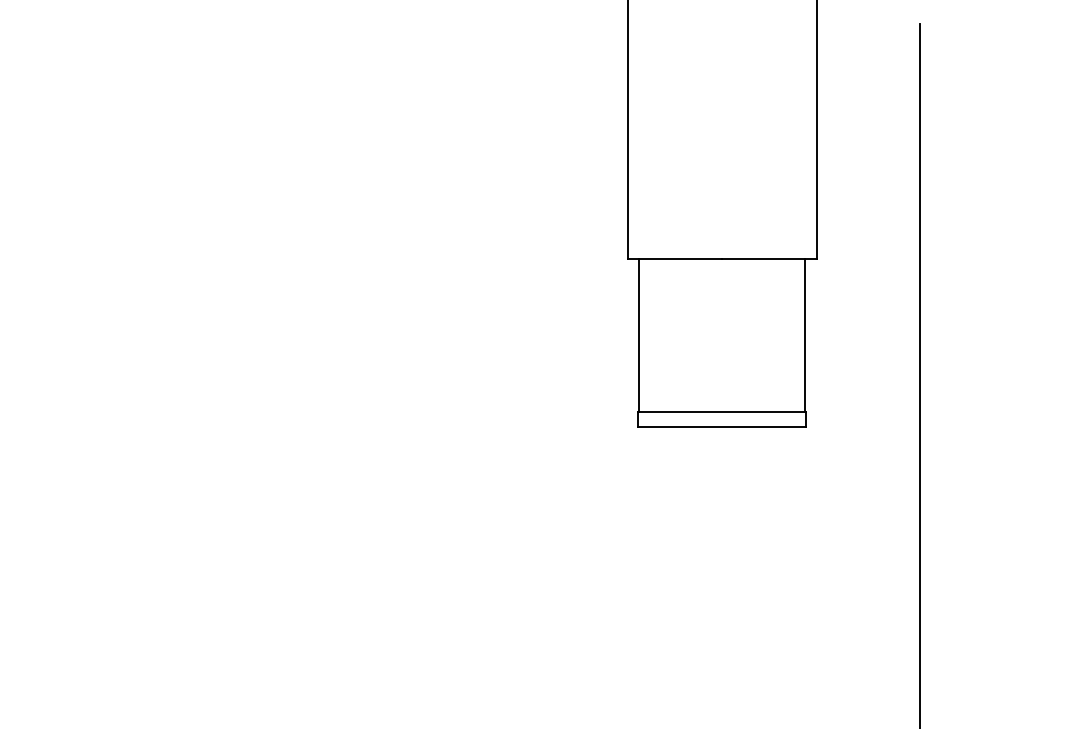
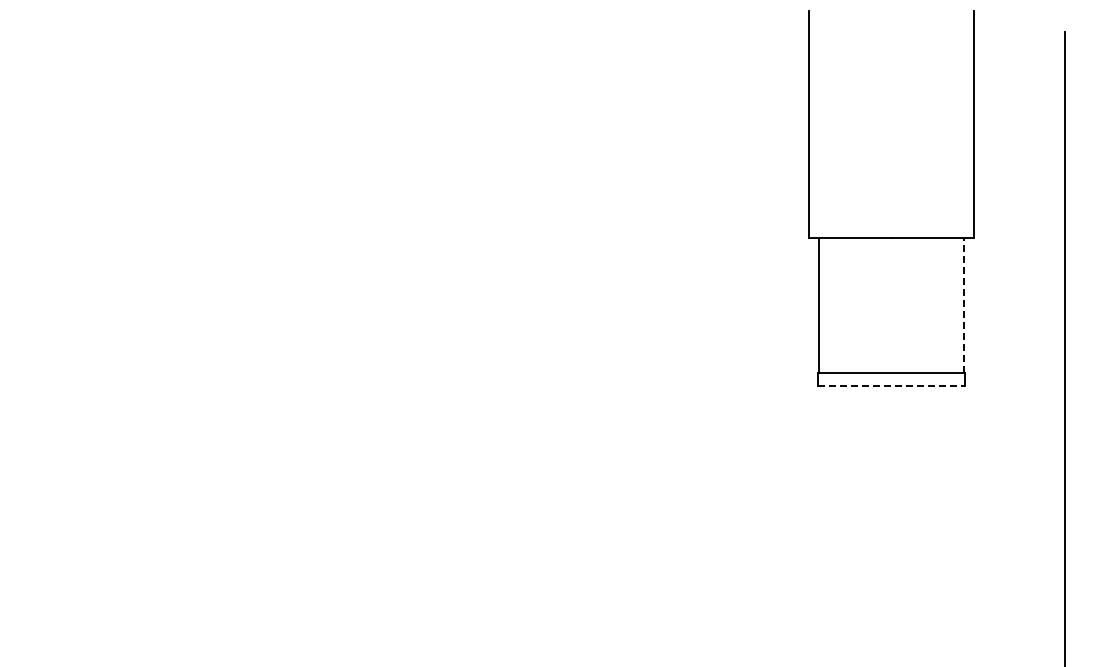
line: (805, 334) -> (964, 304), solid -> dashed
line: (722, 427) -> (891, 385), solid -> dashed

